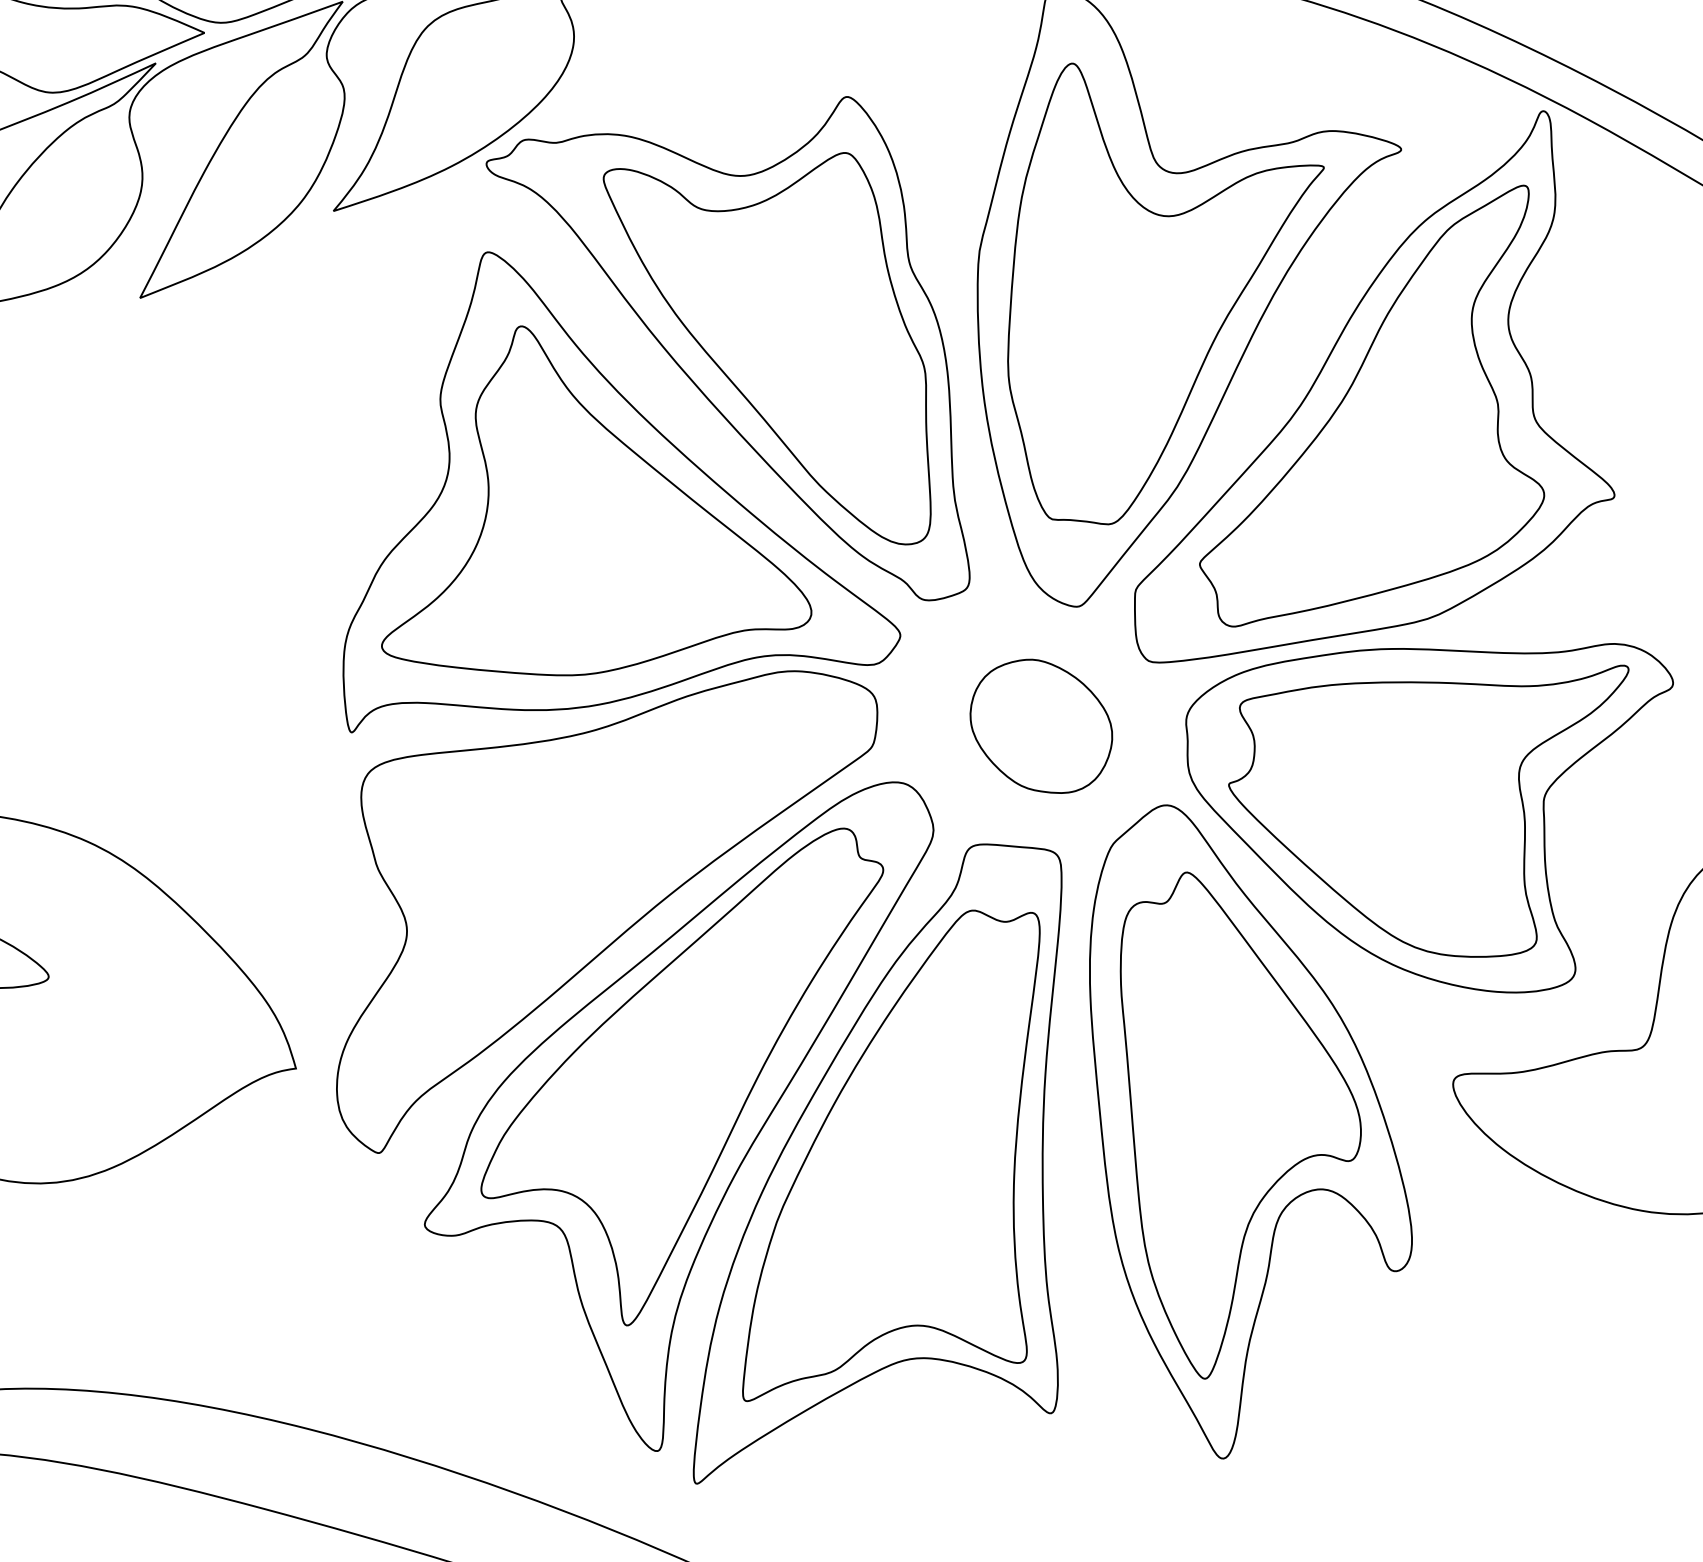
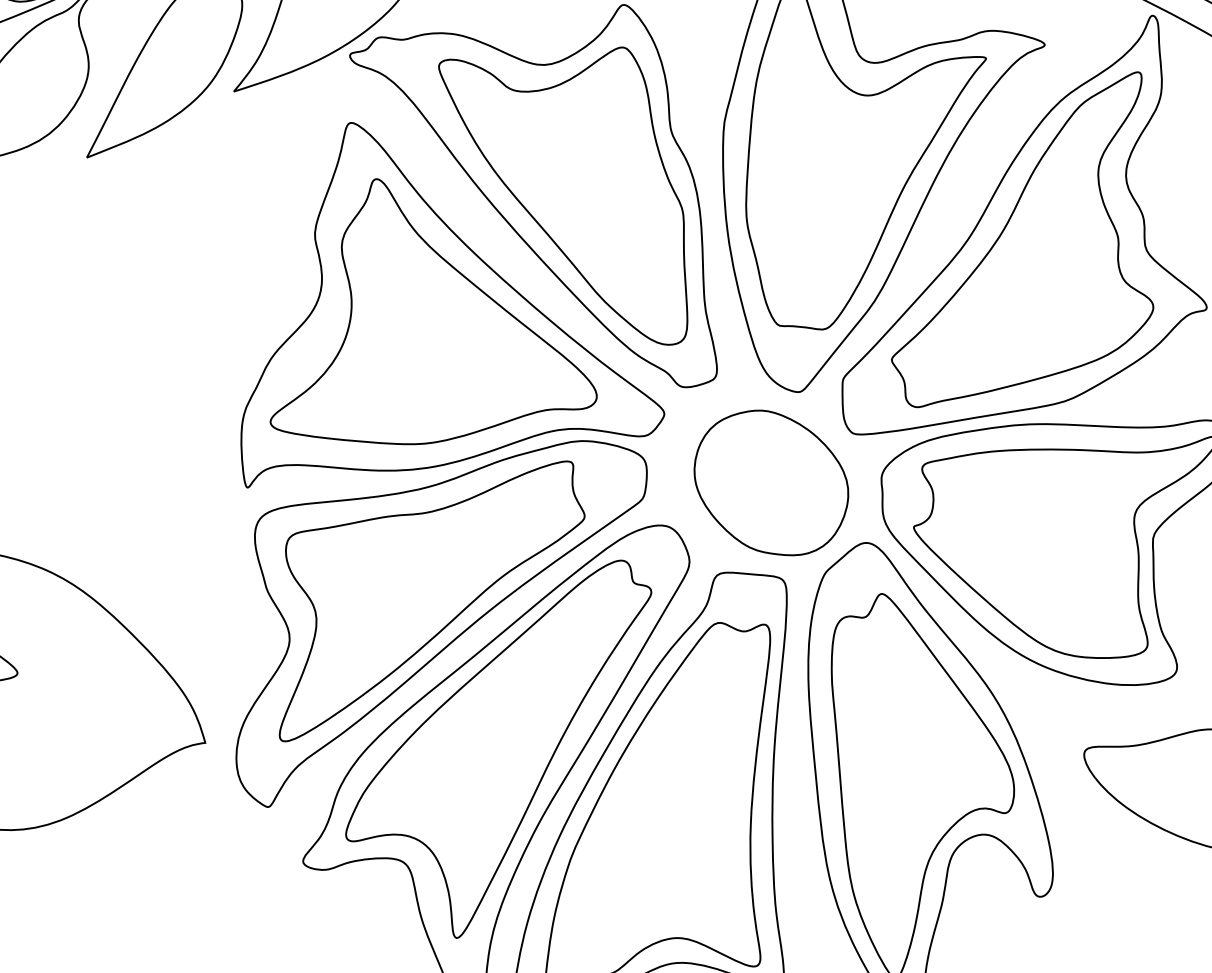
part: (1041, 726) -> (771, 483), size x1.43
part: (594, 882) -> (432, 601), added

